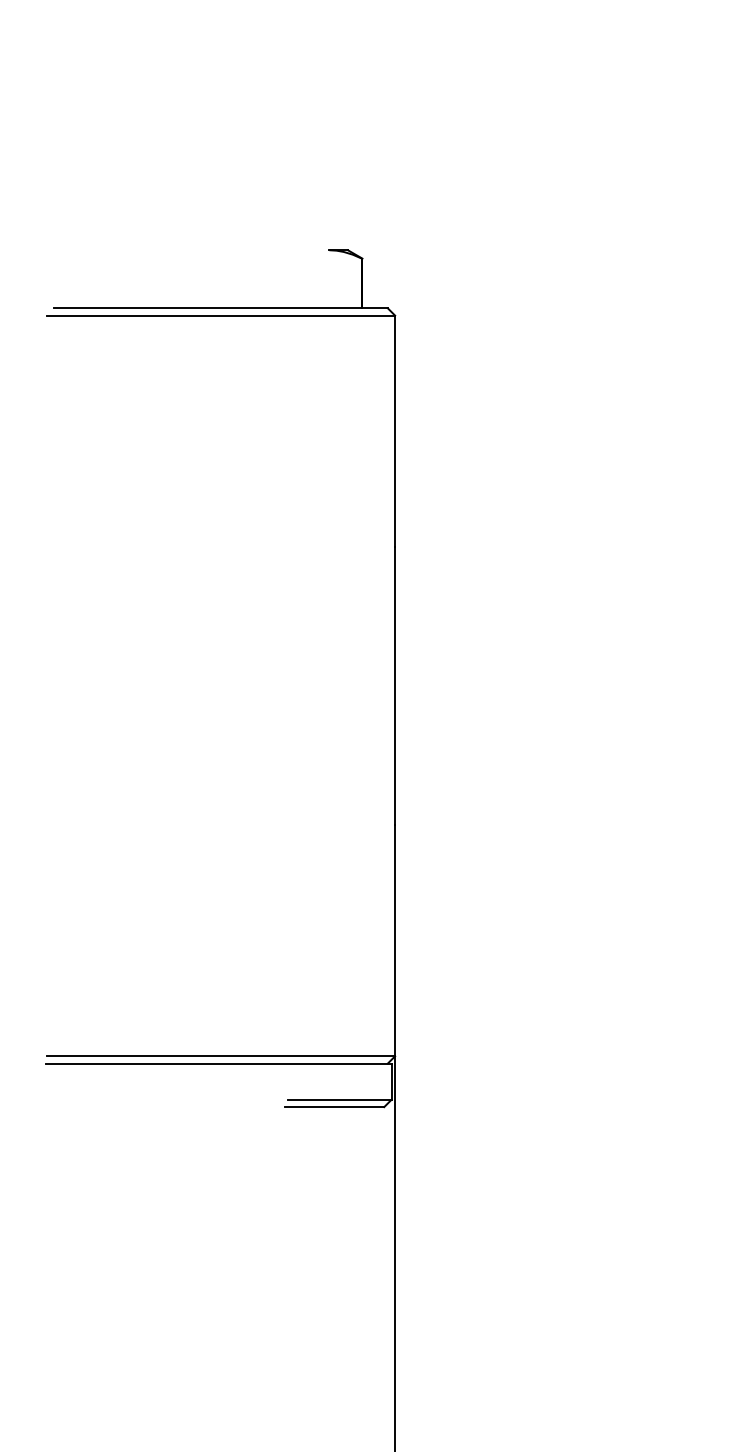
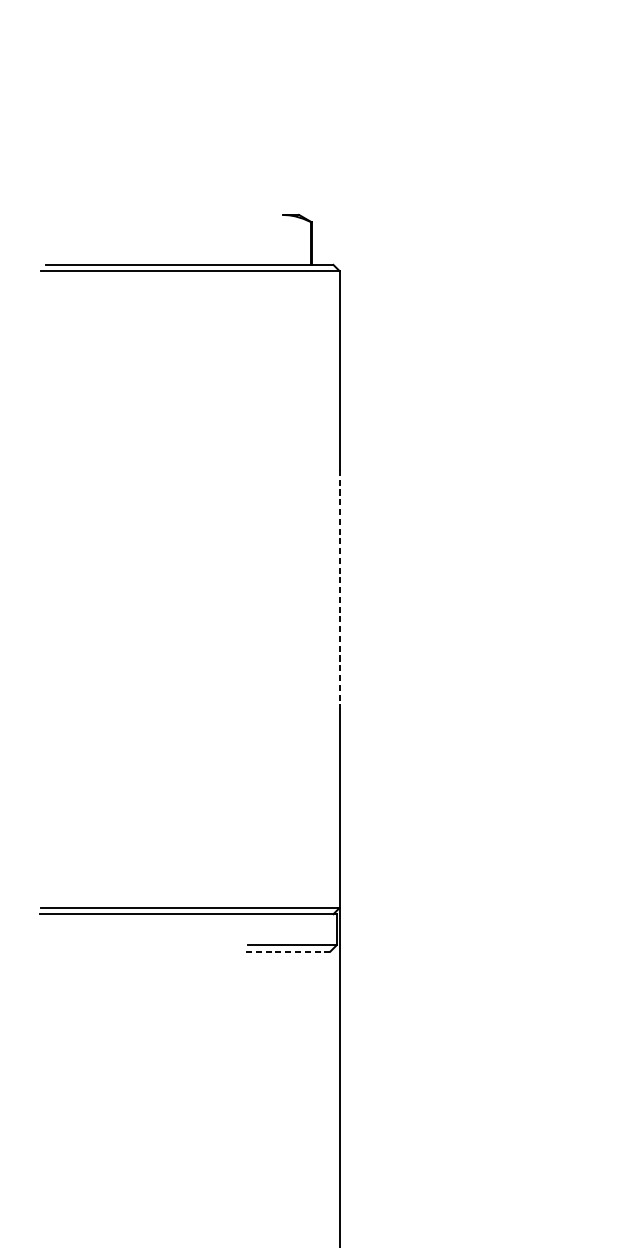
line: (395, 686) -> (339, 590), solid -> dashed
line: (334, 1107) -> (287, 952), solid -> dashed

